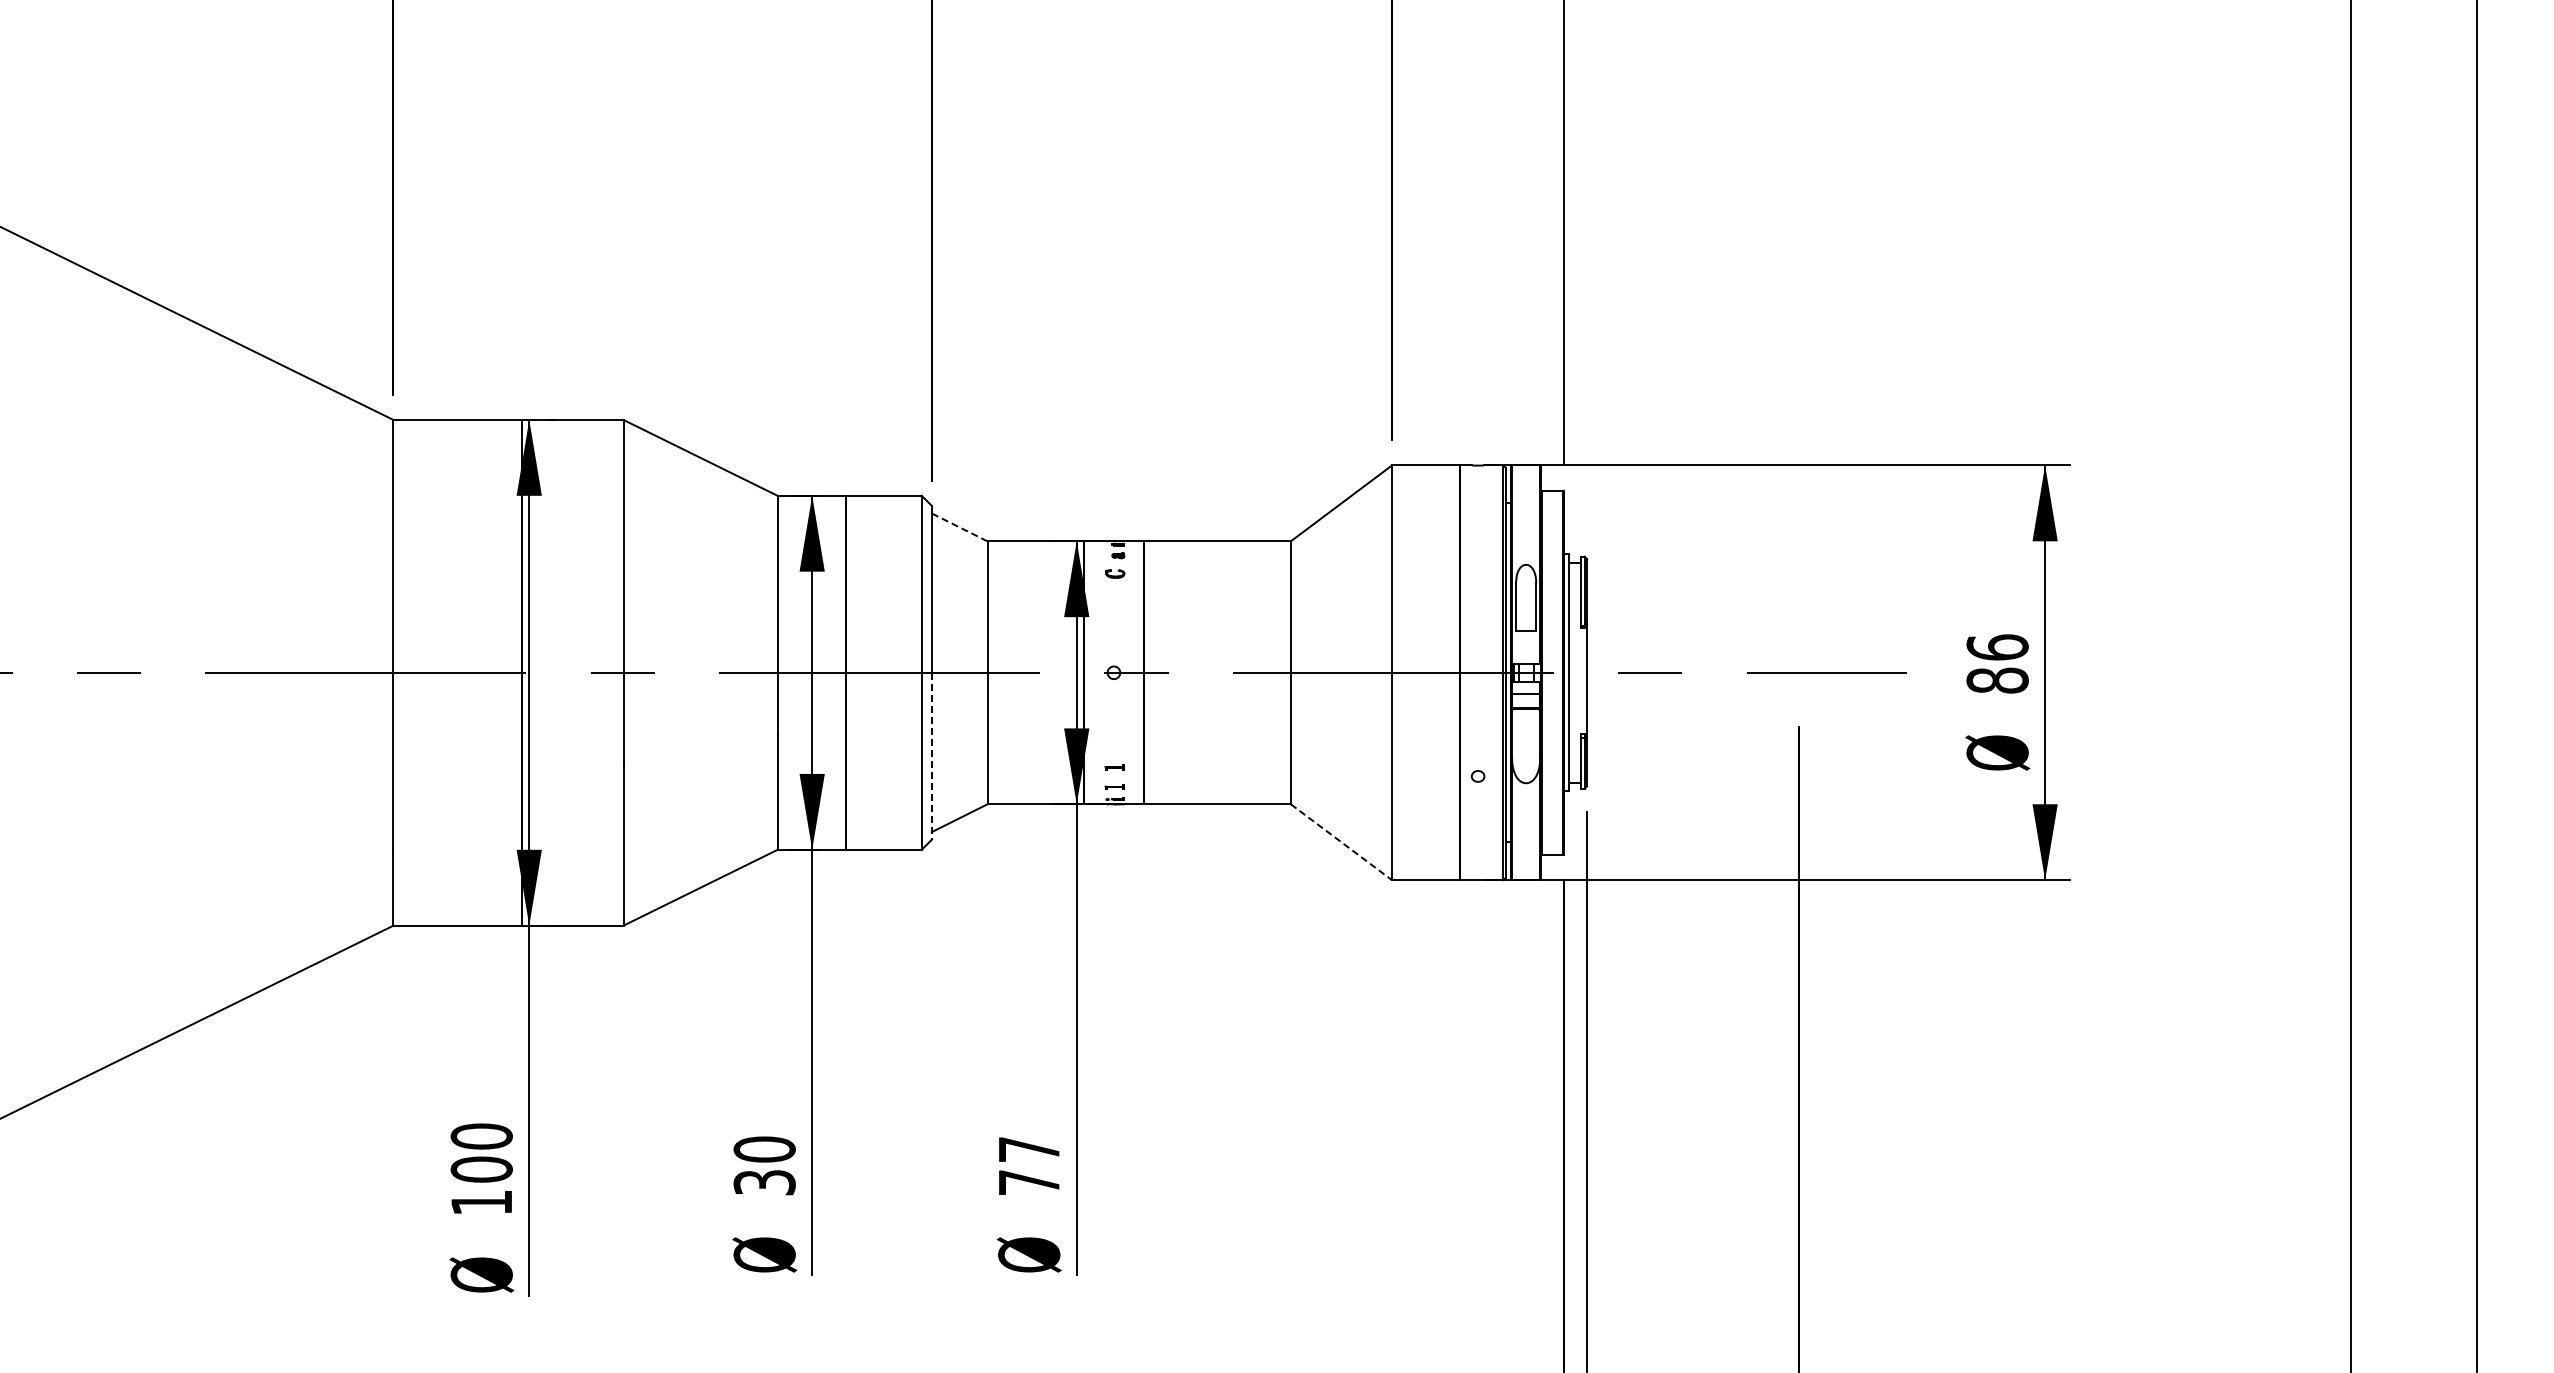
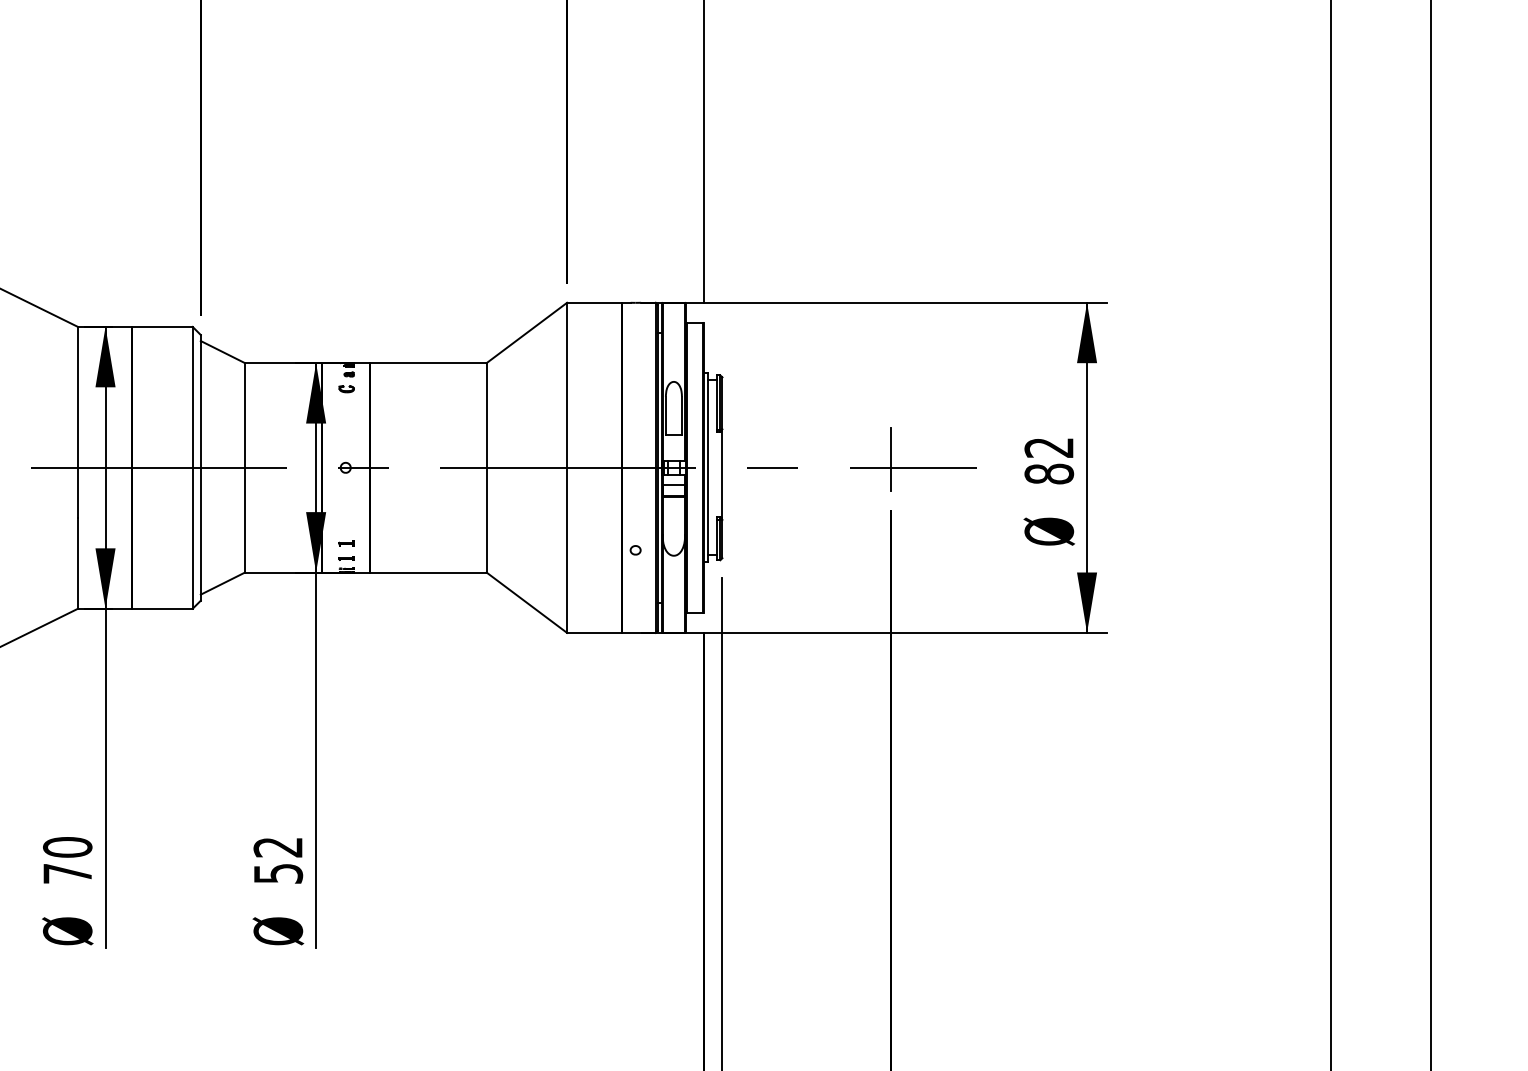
line: (959, 527) -> (222, 352), dashed -> solid
text: (1997, 647) -> (1049, 447), 86 -> 82
line: (1799, 662) -> (891, 459), added
line: (931, 756) -> (200, 534), dashed -> solid
line: (1341, 842) -> (526, 602), dashed -> solid
text: (1029, 1166) -> (278, 860), 77 -> 52
text: (764, 1182) -> (67, 873), 30 -> 70

